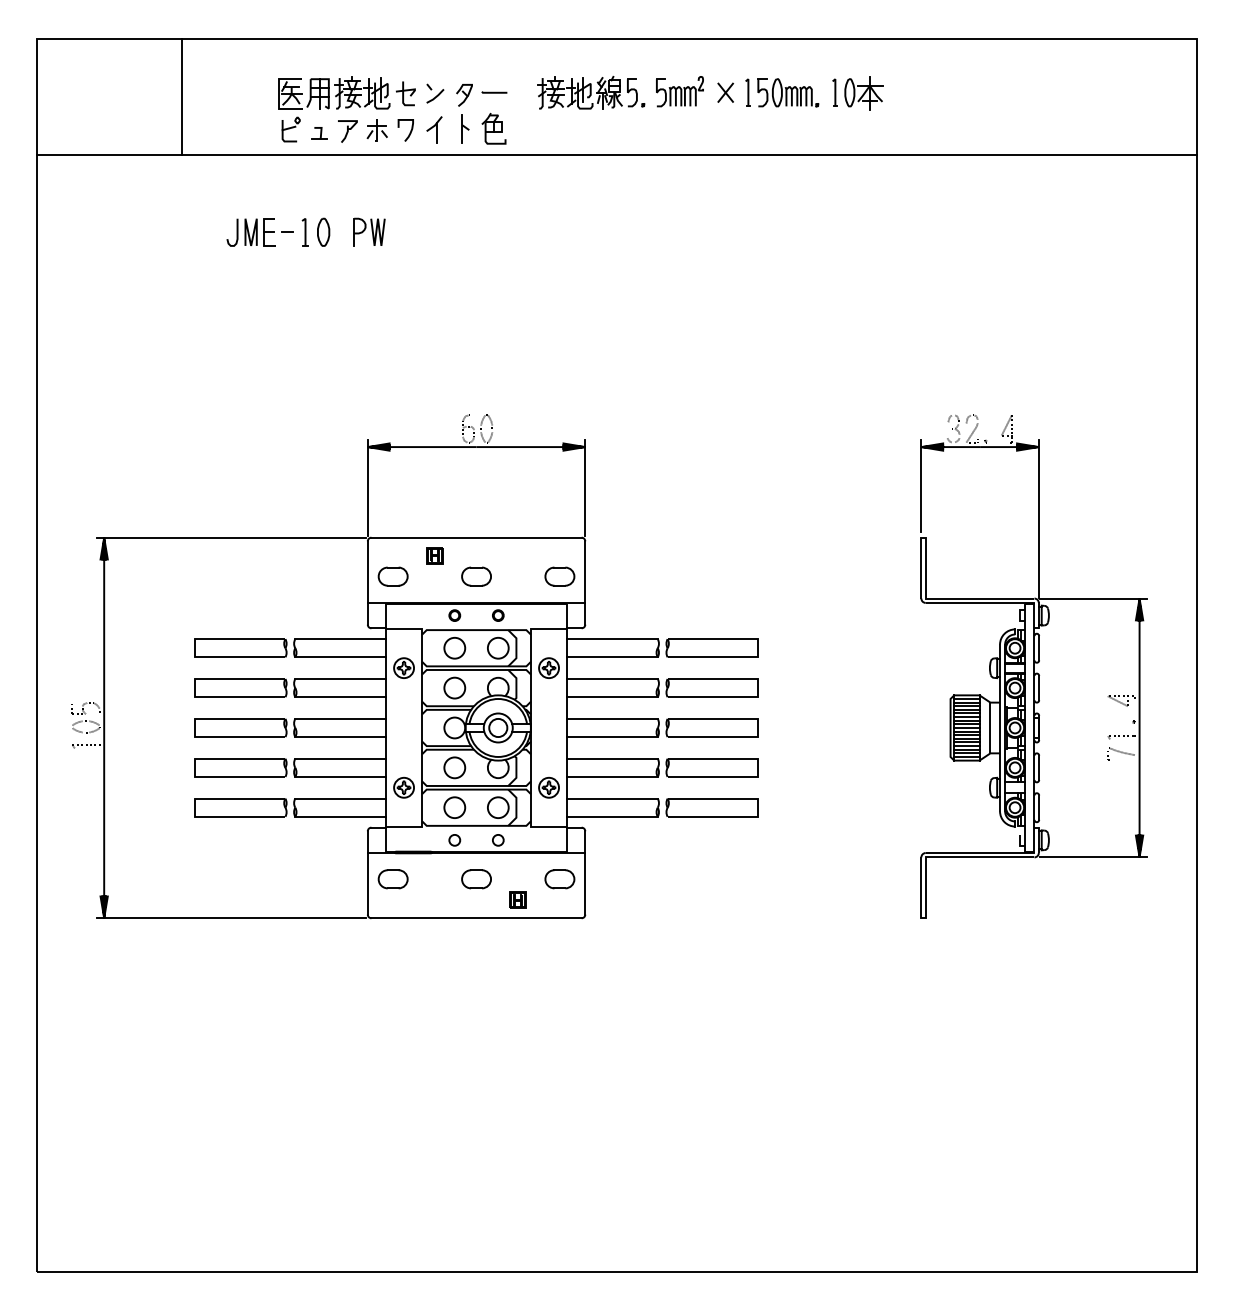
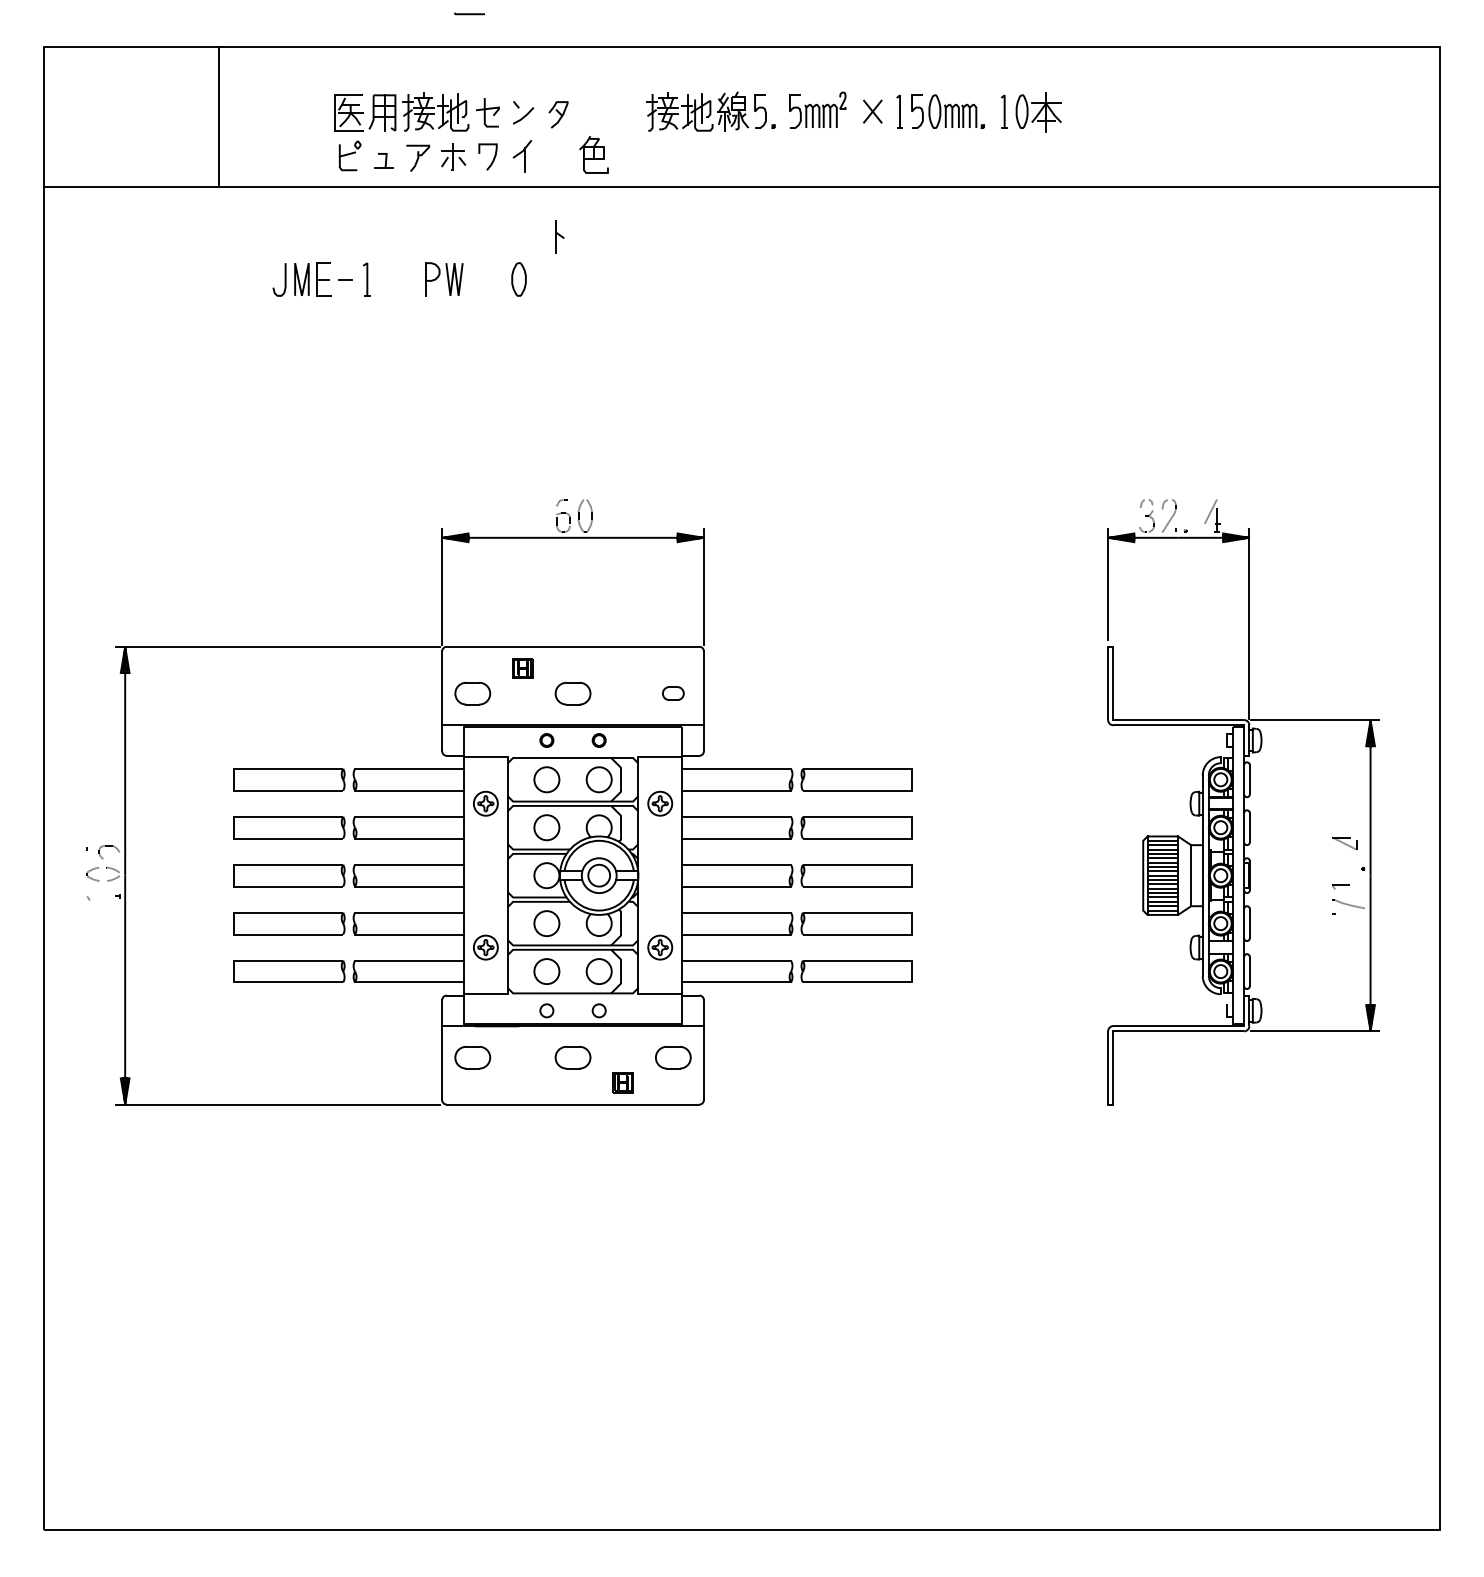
line: (494, 92) -> (469, 13), moved
part: (465, 128) -> (559, 236), moved
part: (323, 231) -> (518, 278), moved
part: (559, 576) -> (672, 693), size x0.6

